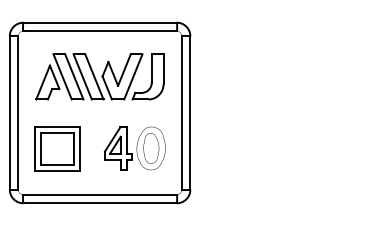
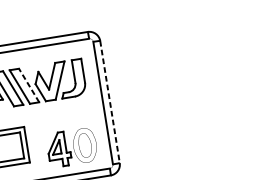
line: (94, 76) -> (29, 85), solid -> dashed
line: (190, 112) -> (110, 101), solid -> dashed
part: (134, 148) -> (71, 147), moved

